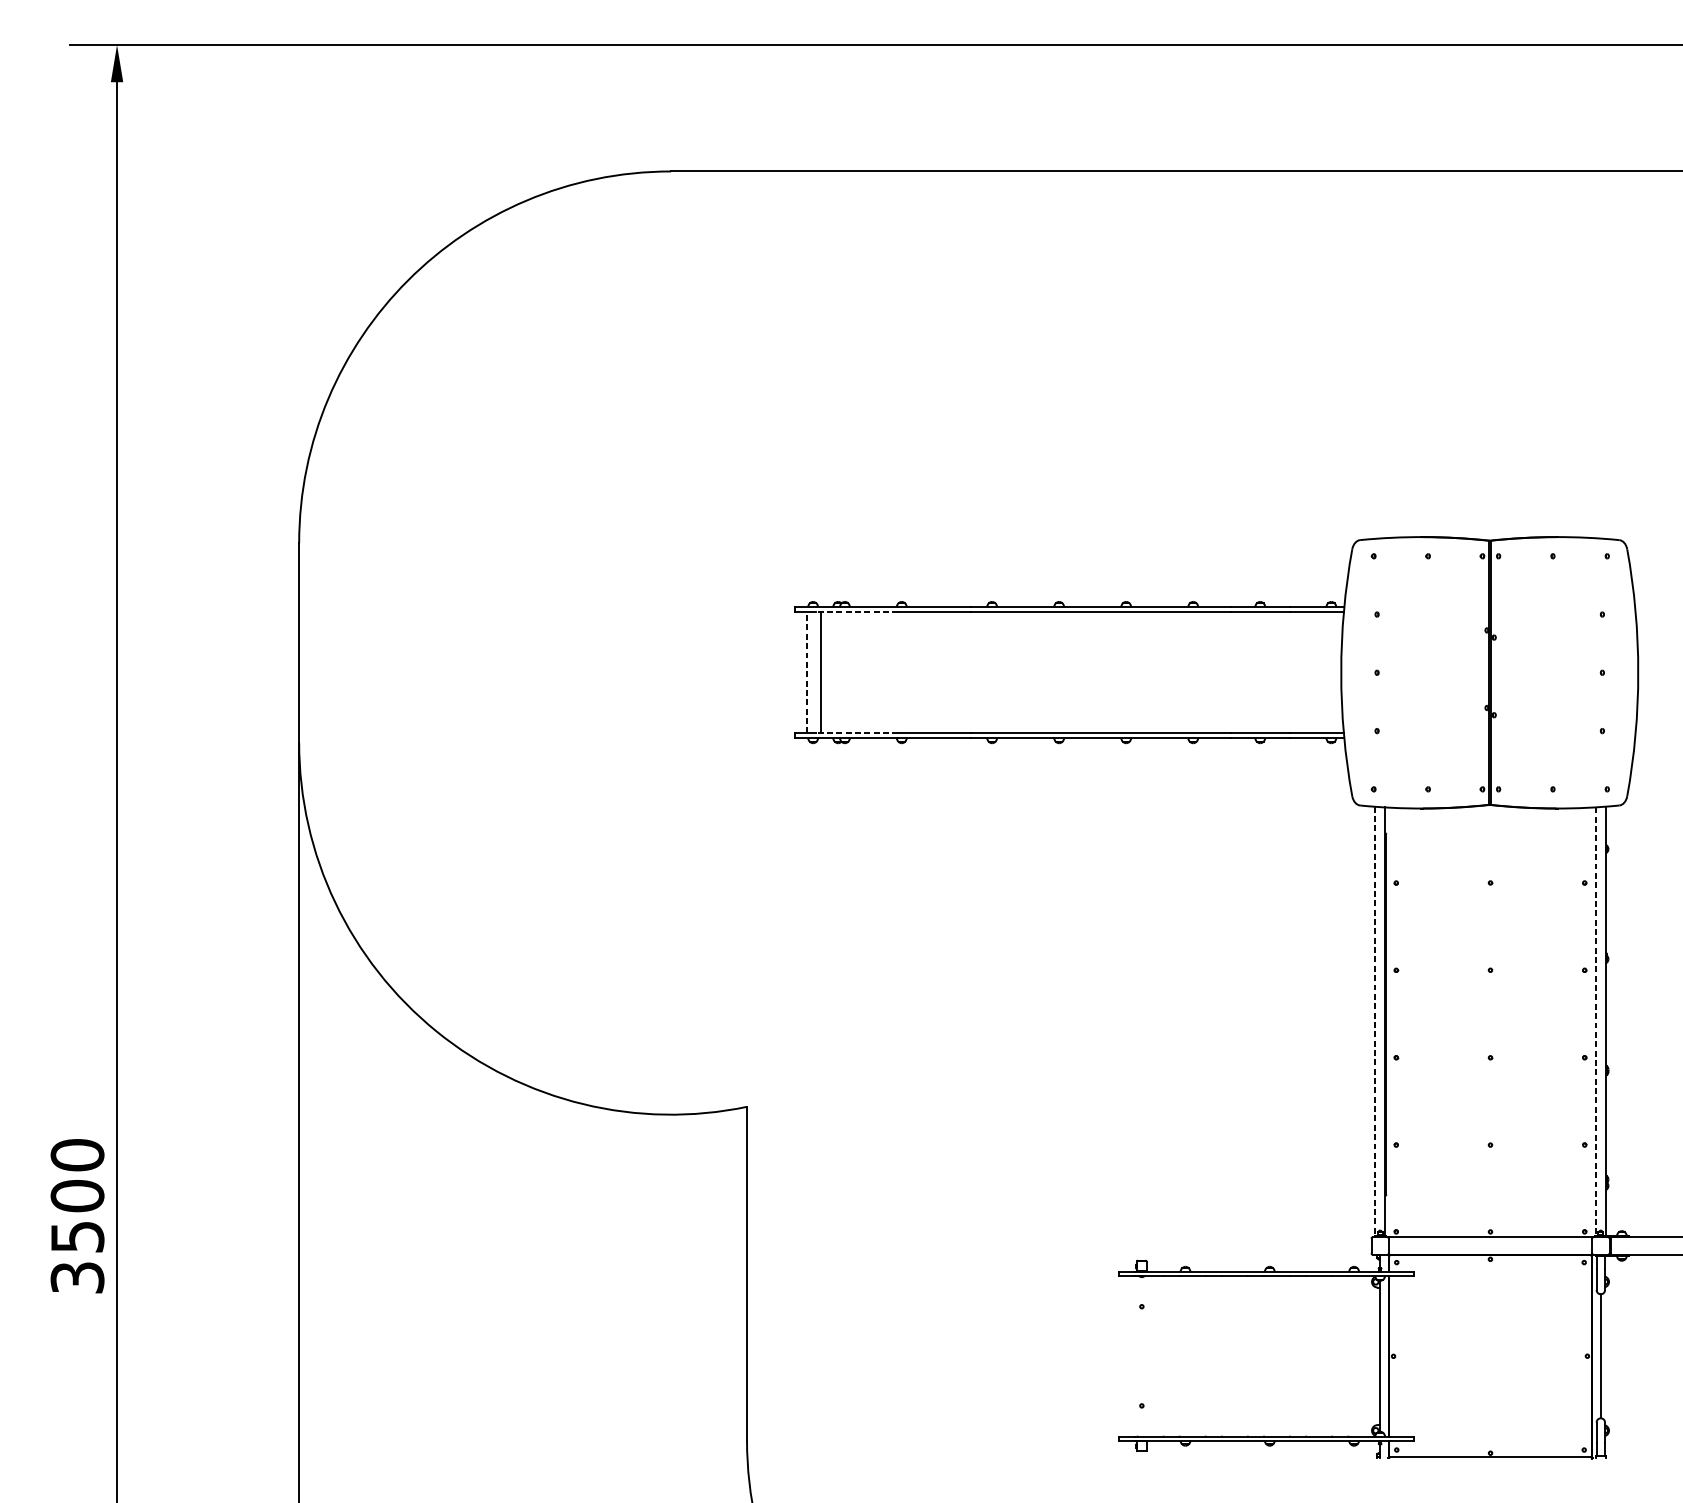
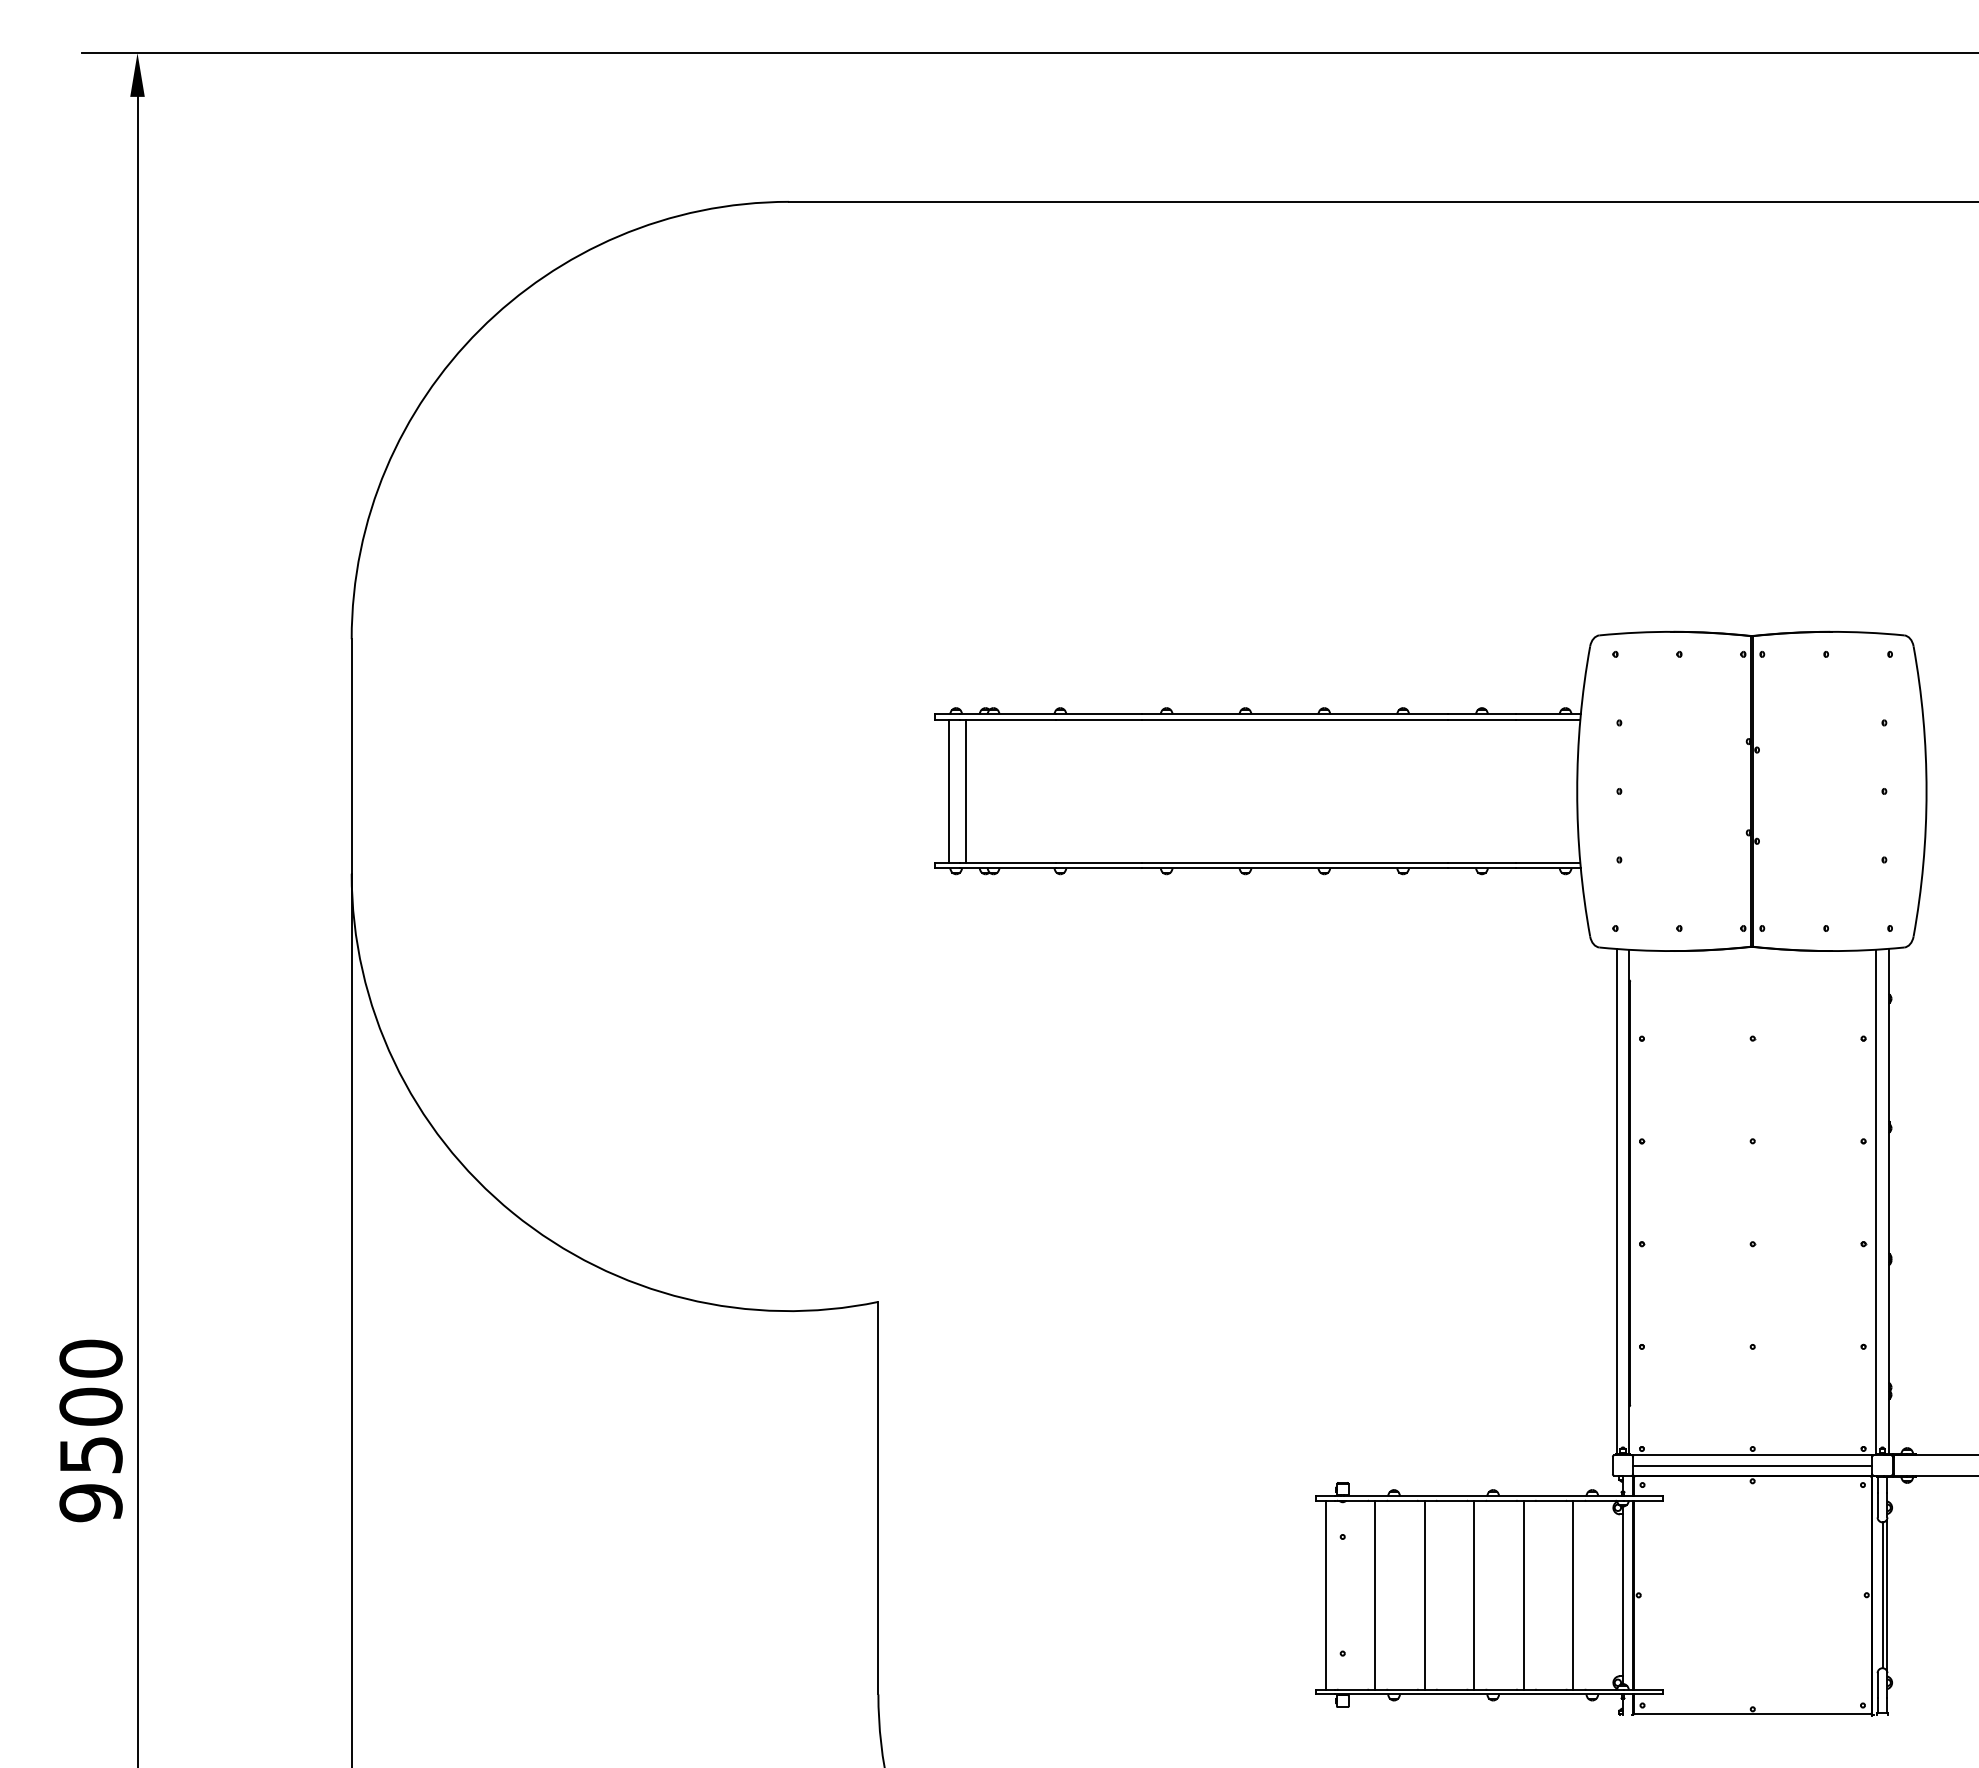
line: (856, 611) -> (1007, 719), dashed -> solid
line: (807, 671) -> (949, 790), dashed -> solid
line: (856, 733) -> (1007, 862), dashed -> solid
line: (1374, 1021) -> (1616, 1201), dashed -> solid
line: (1595, 1021) -> (1876, 1201), dashed -> solid
line: (1490, 1245) -> (1752, 1465), added
text: (77, 1278) -> (90, 1503), 3500 -> 9500
line: (1127, 1356) -> (1325, 1595), added
line: (1169, 1356) -> (1375, 1595), added
line: (1211, 1356) -> (1424, 1595), added
line: (1253, 1356) -> (1474, 1595), added
line: (1295, 1356) -> (1523, 1595), added
line: (1338, 1356) -> (1573, 1595), added
line: (1604, 1356) -> (1886, 1595), added

